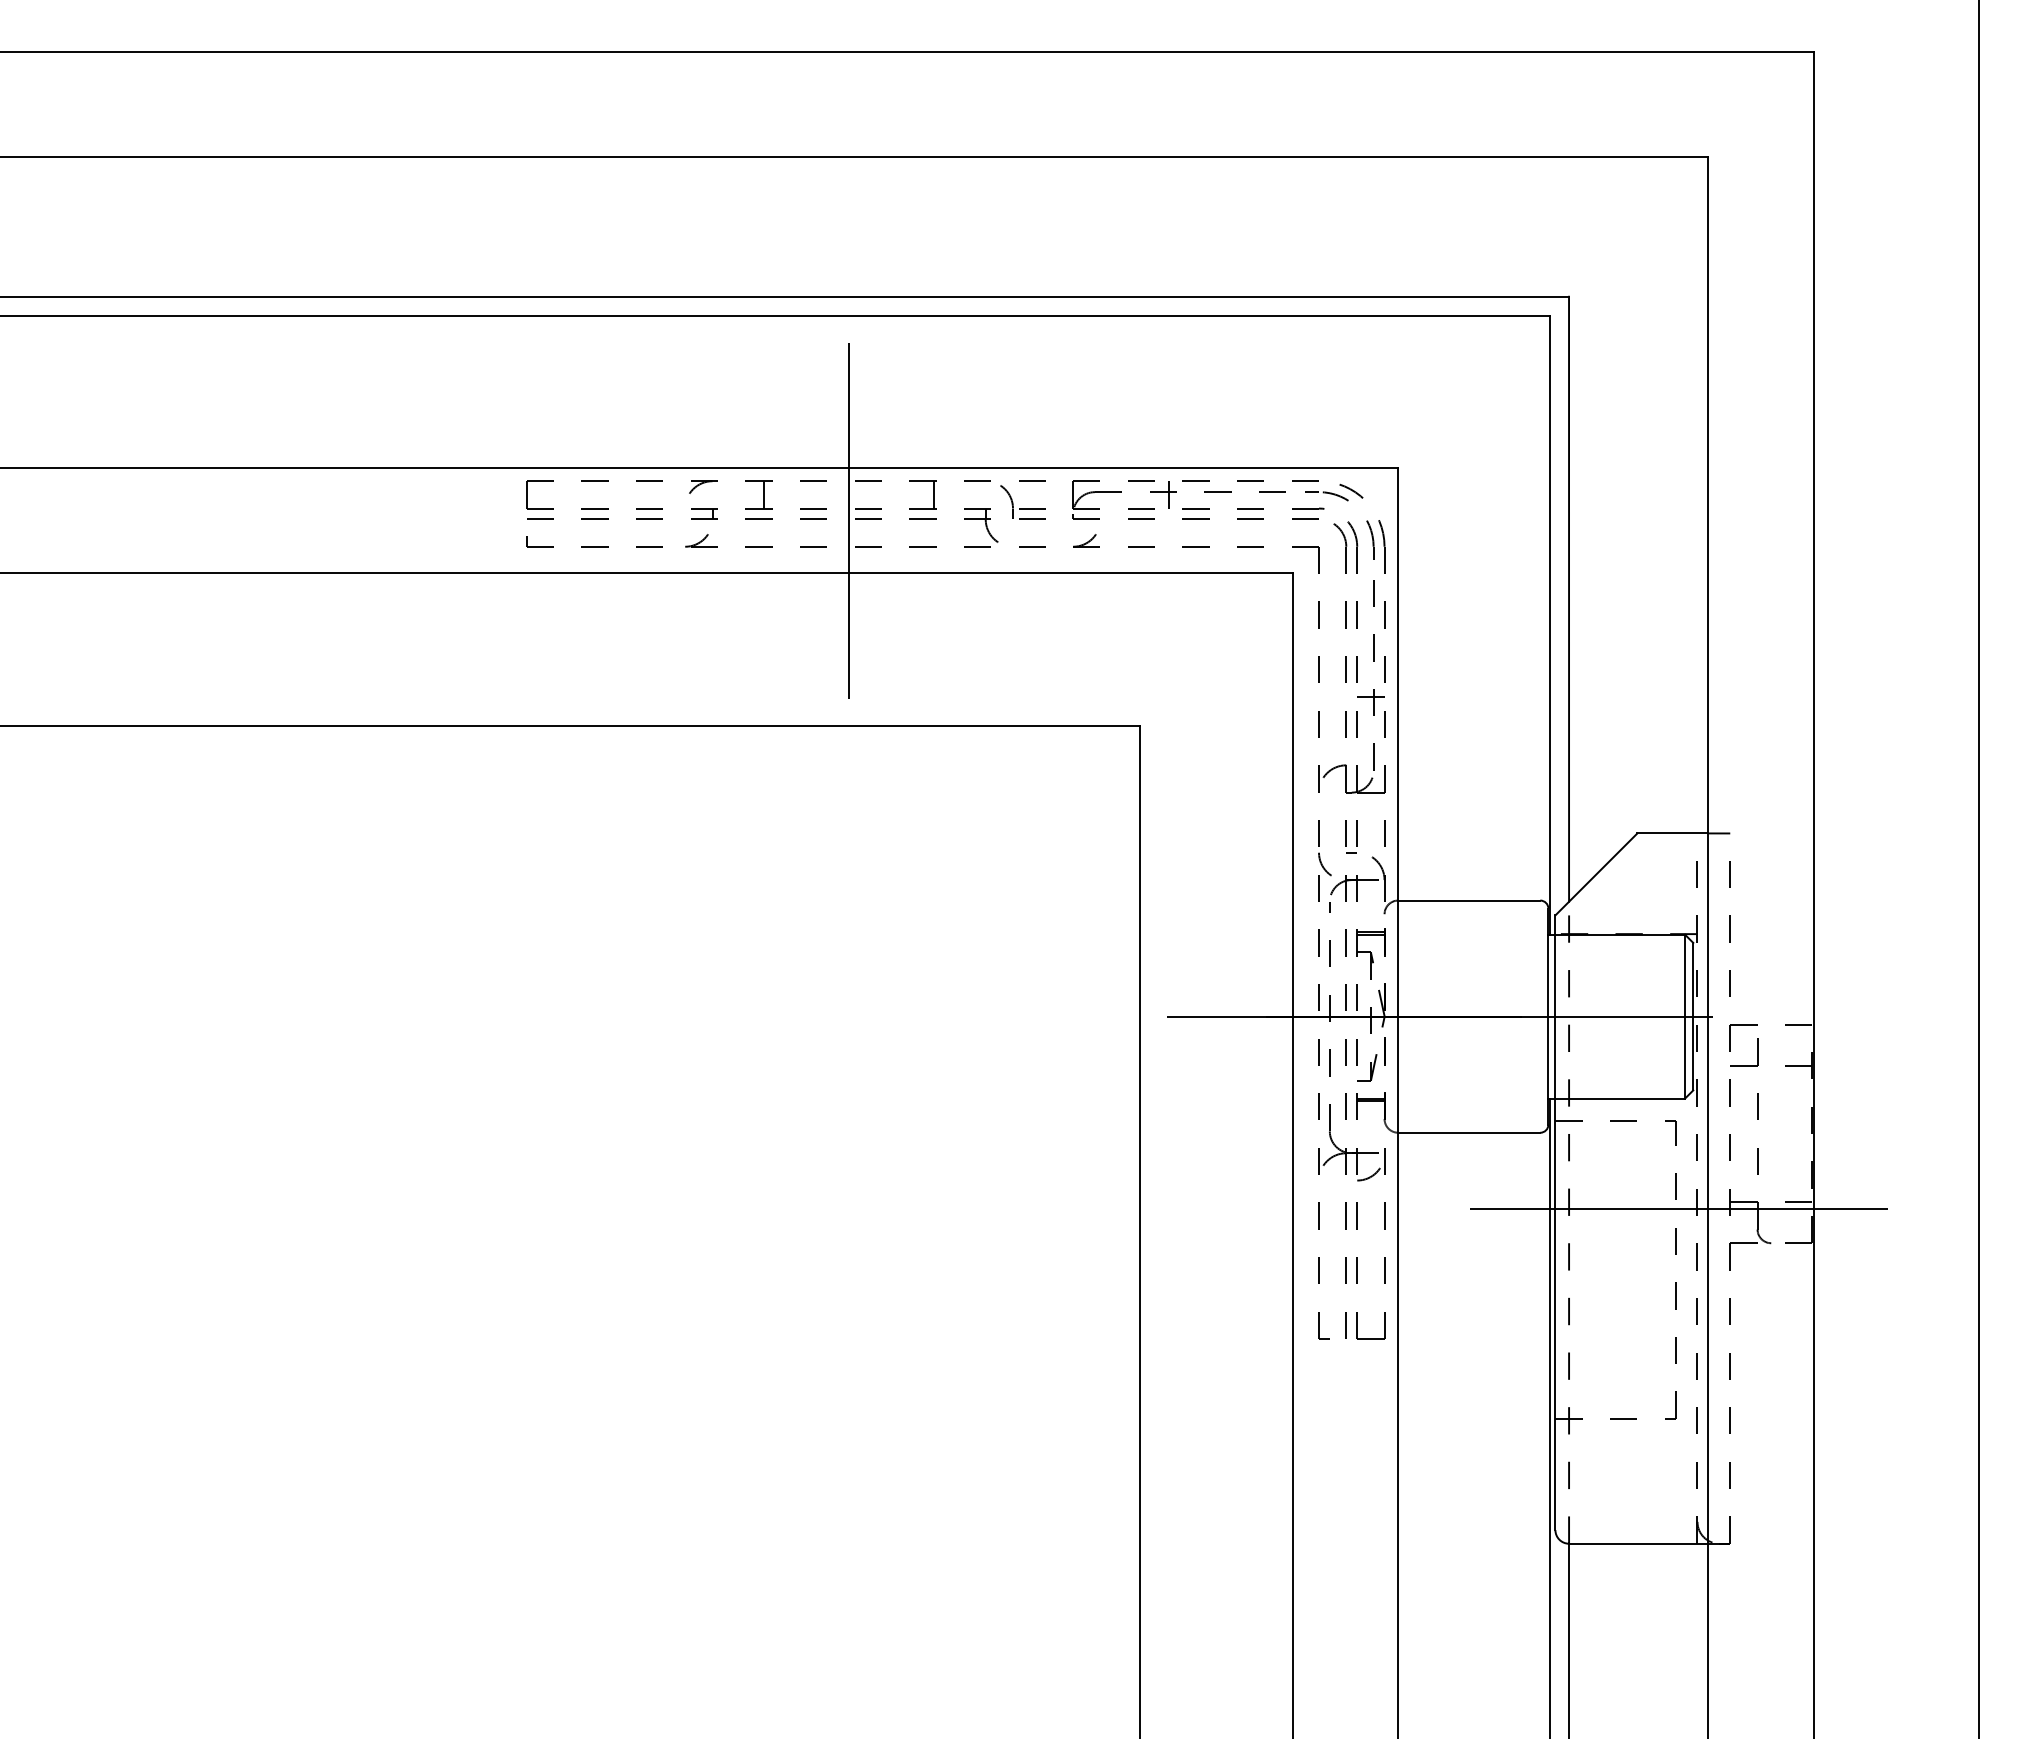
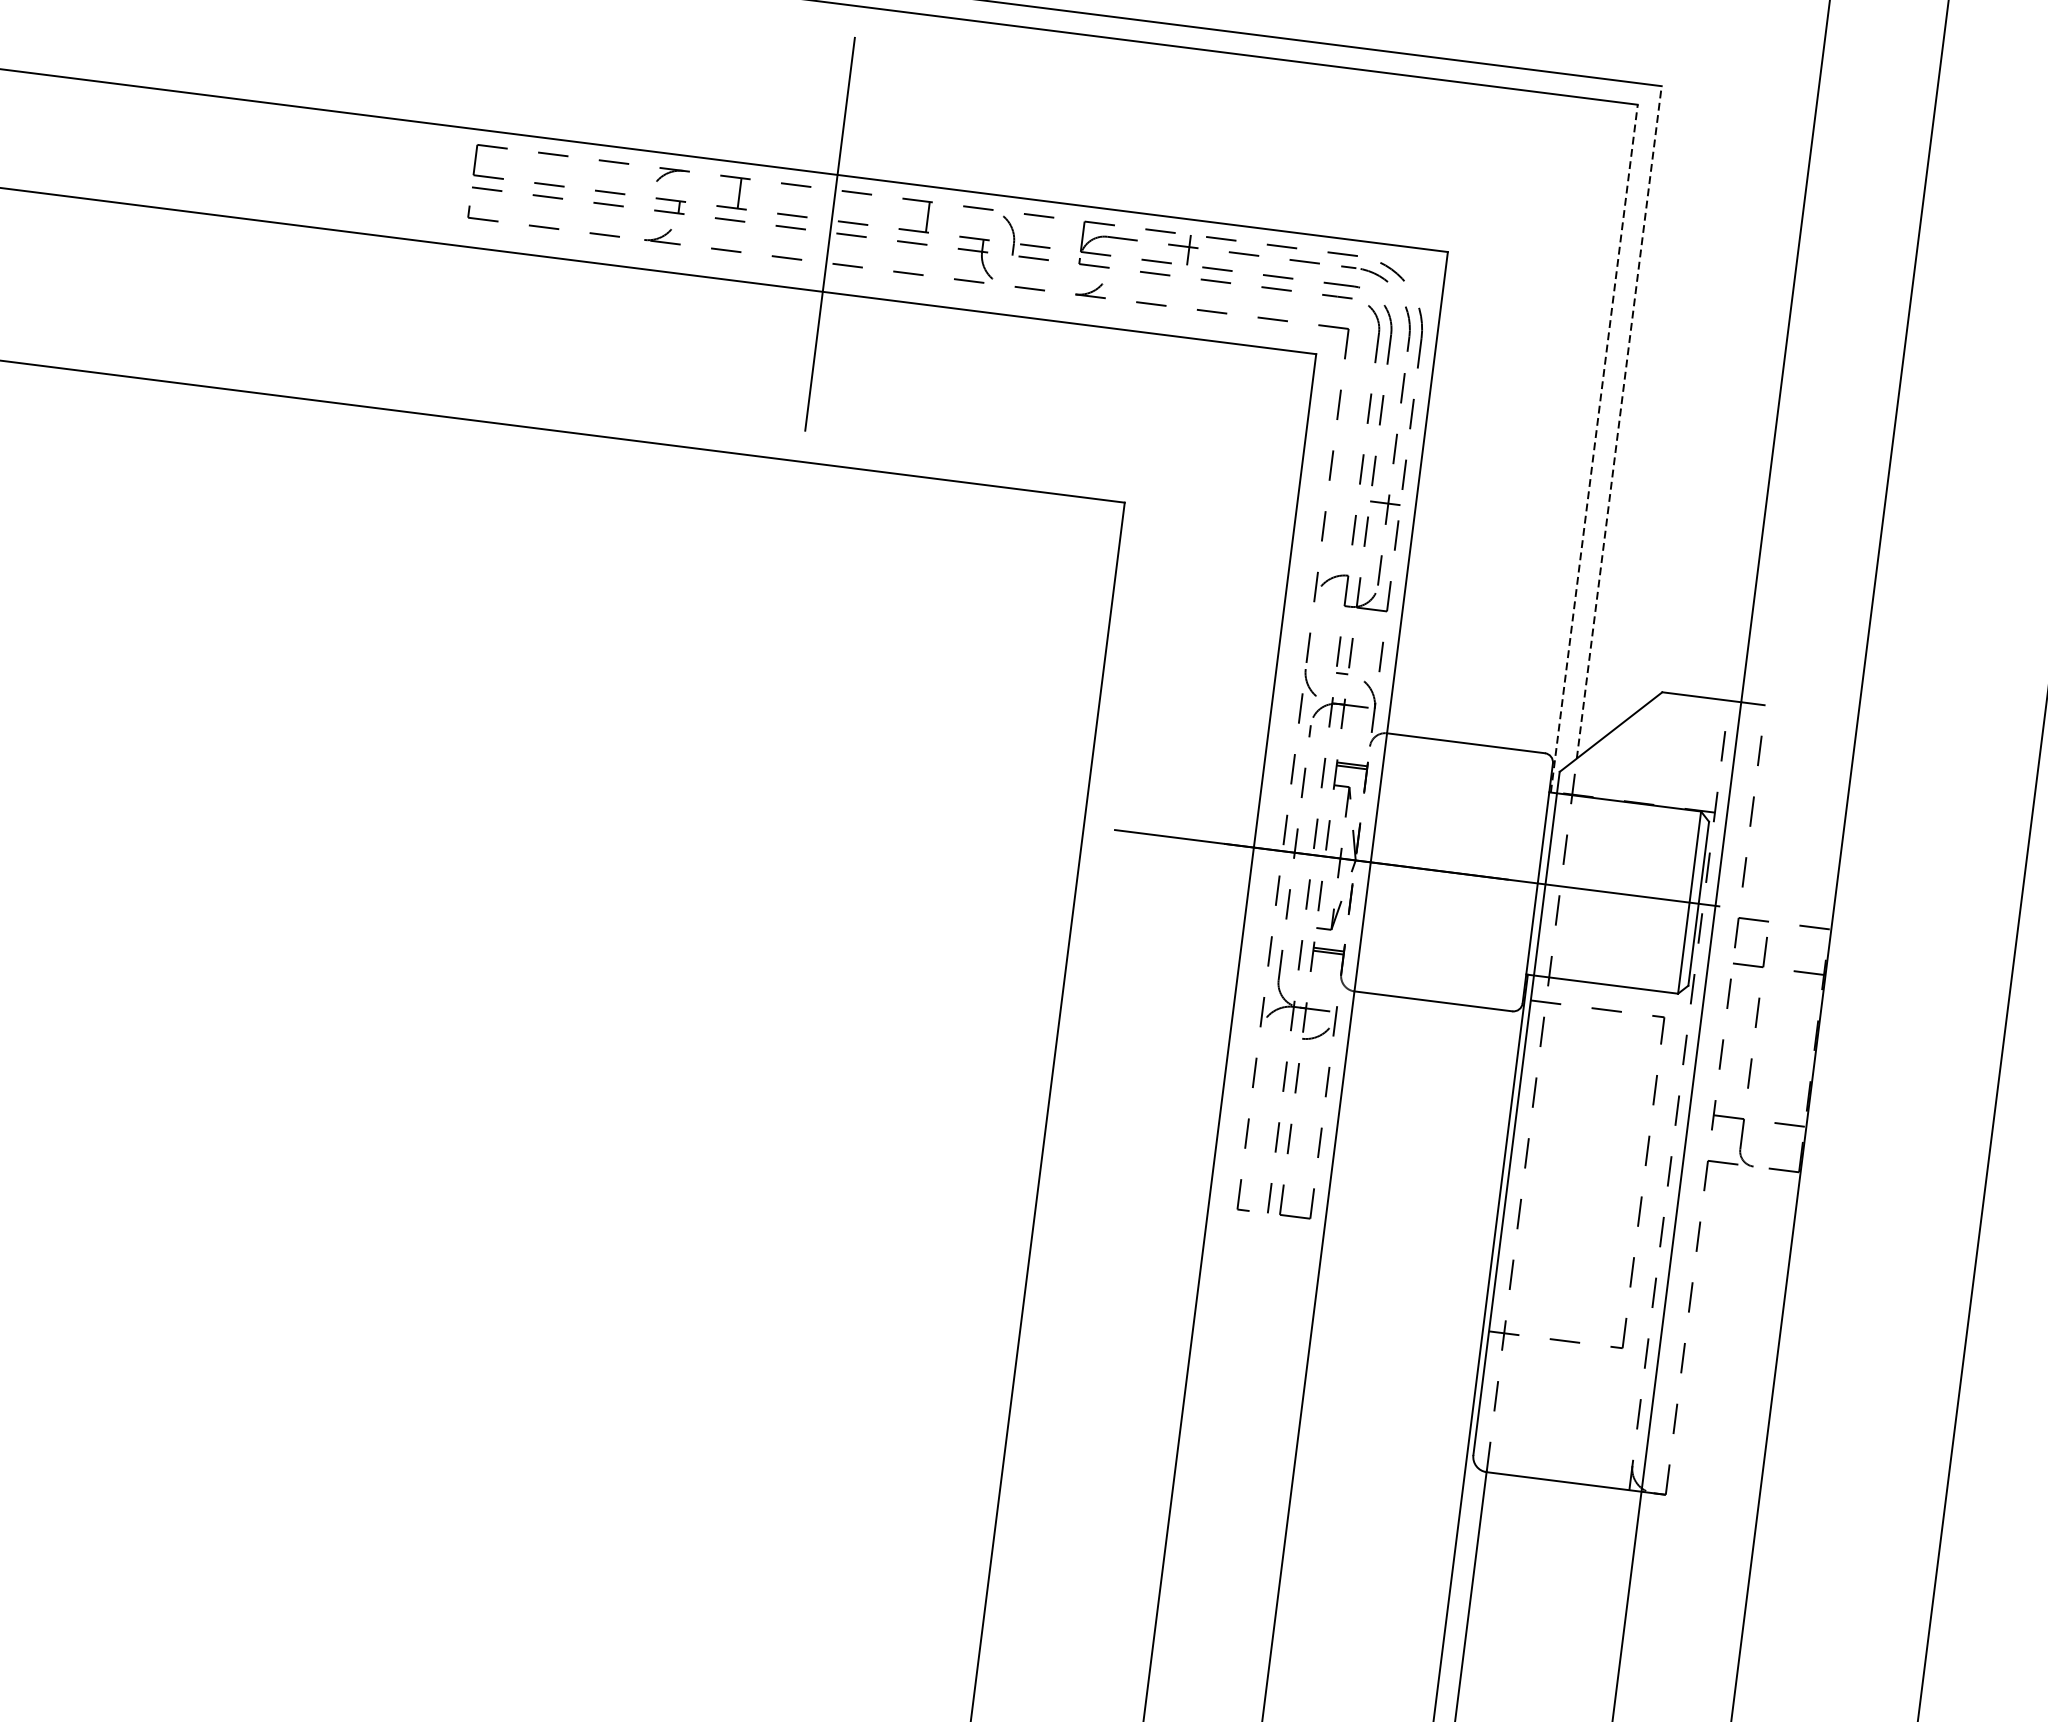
line: (1569, 598) -> (1619, 421), solid -> dashed
line: (1549, 624) -> (1593, 447), solid -> dashed
line: (1678, 1209) -> (1655, 1116), removed

